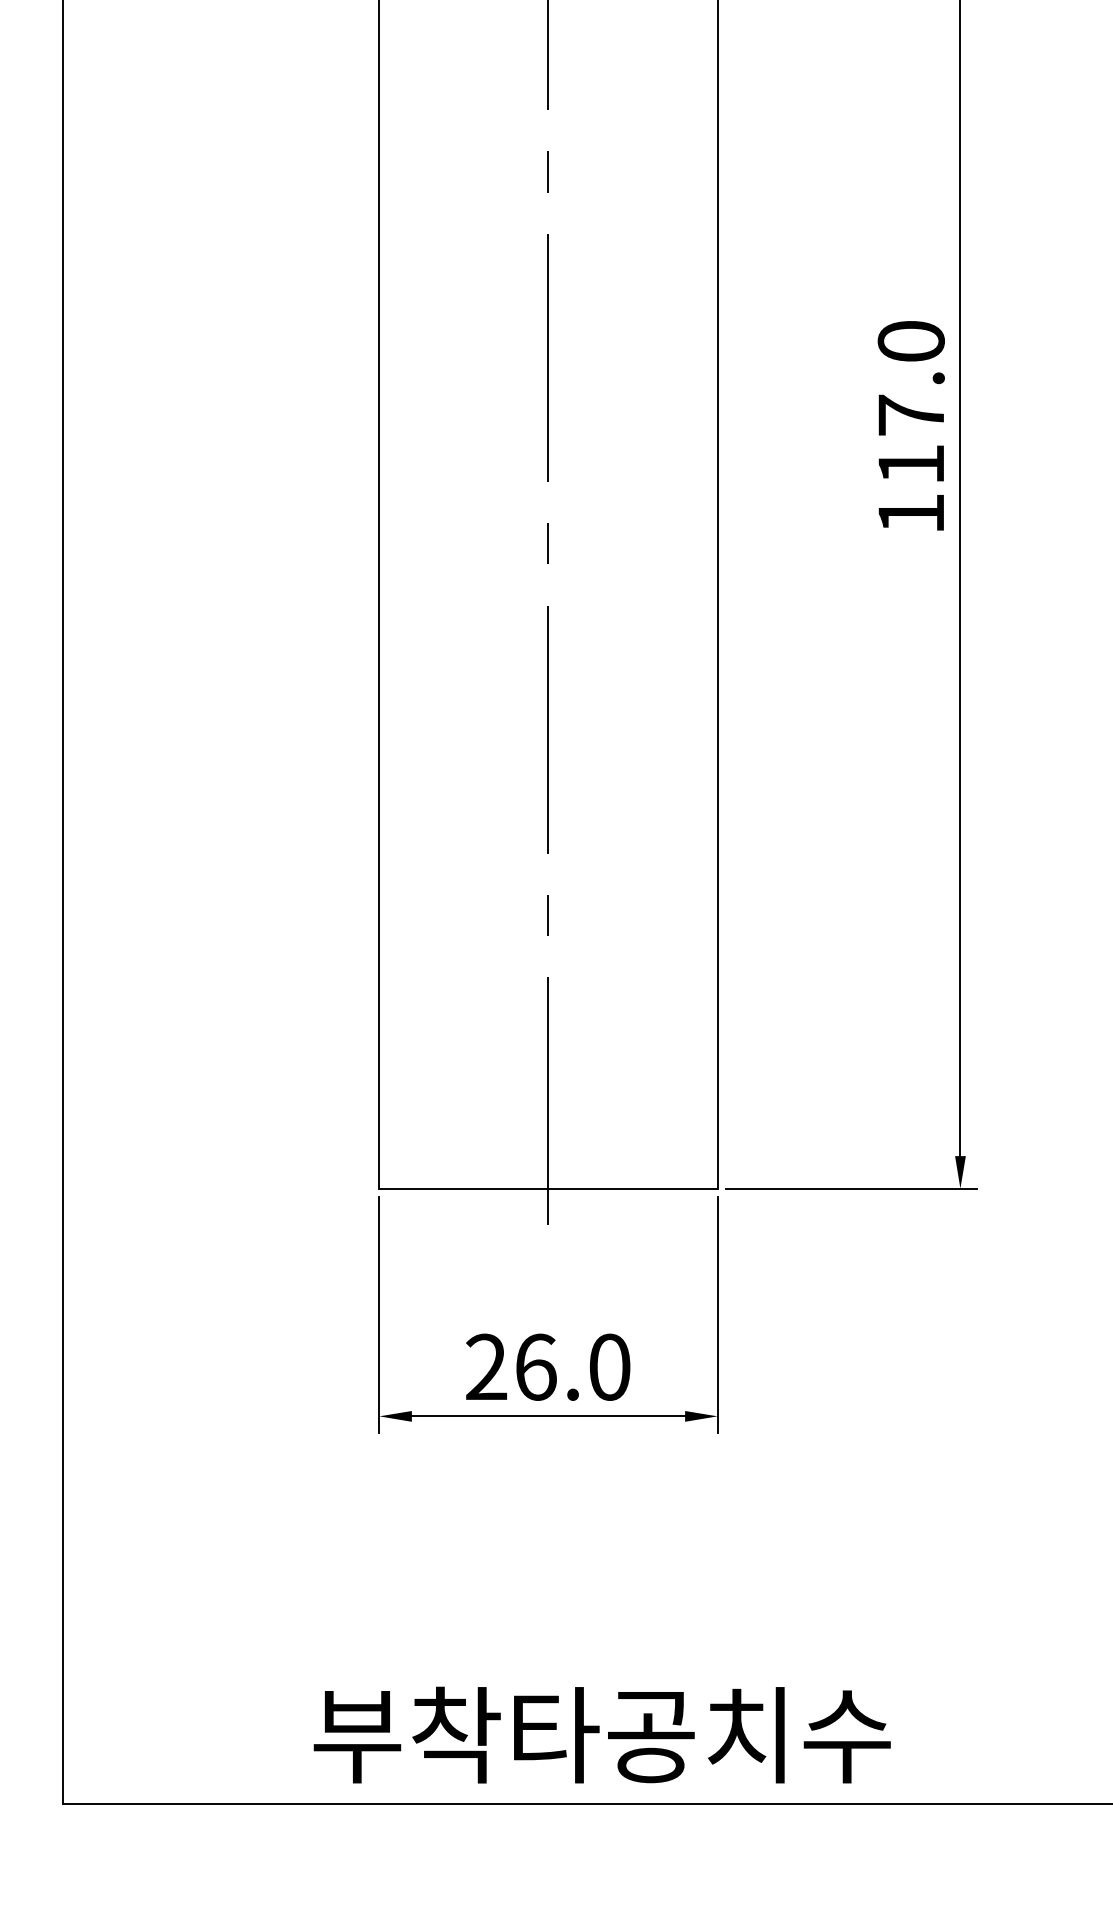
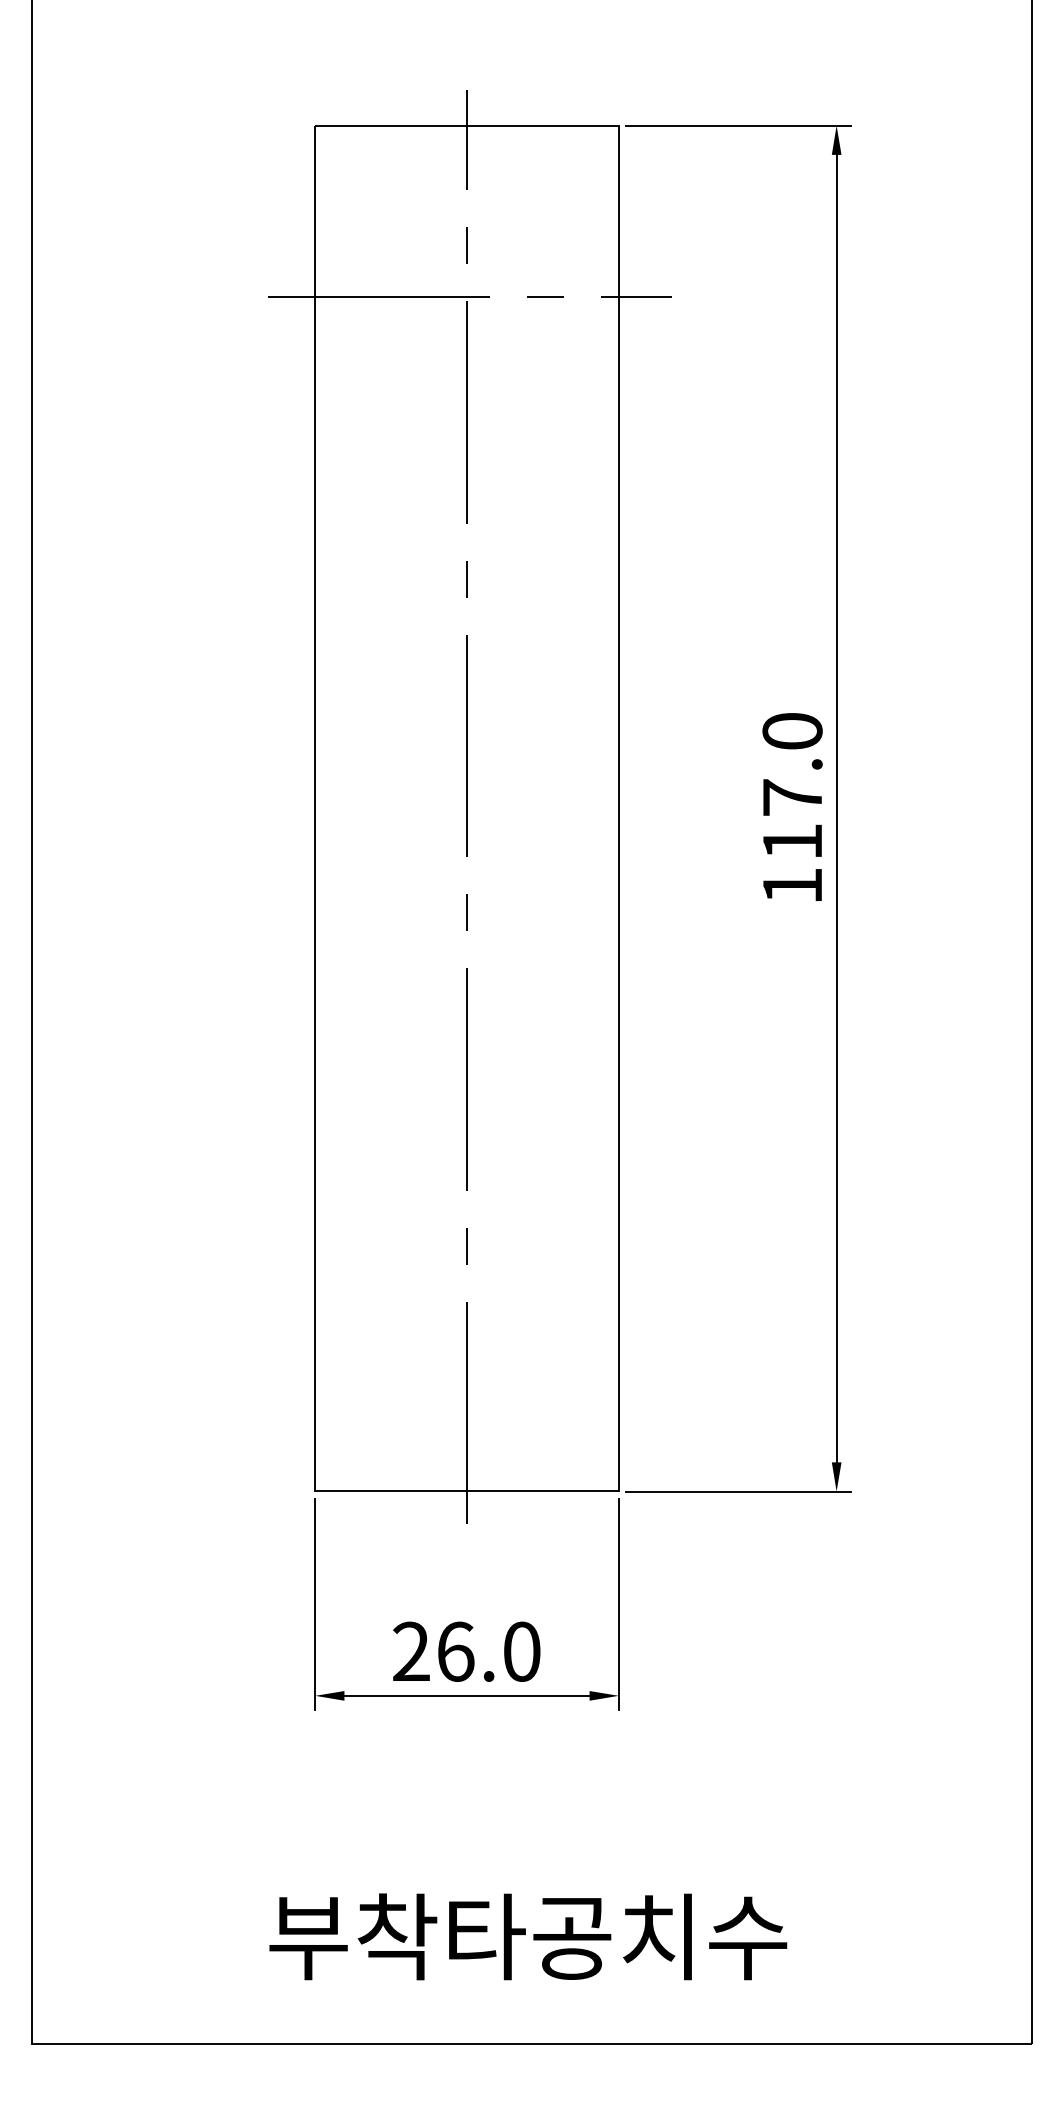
text: (602, 1734) -> (528, 1936), moved

